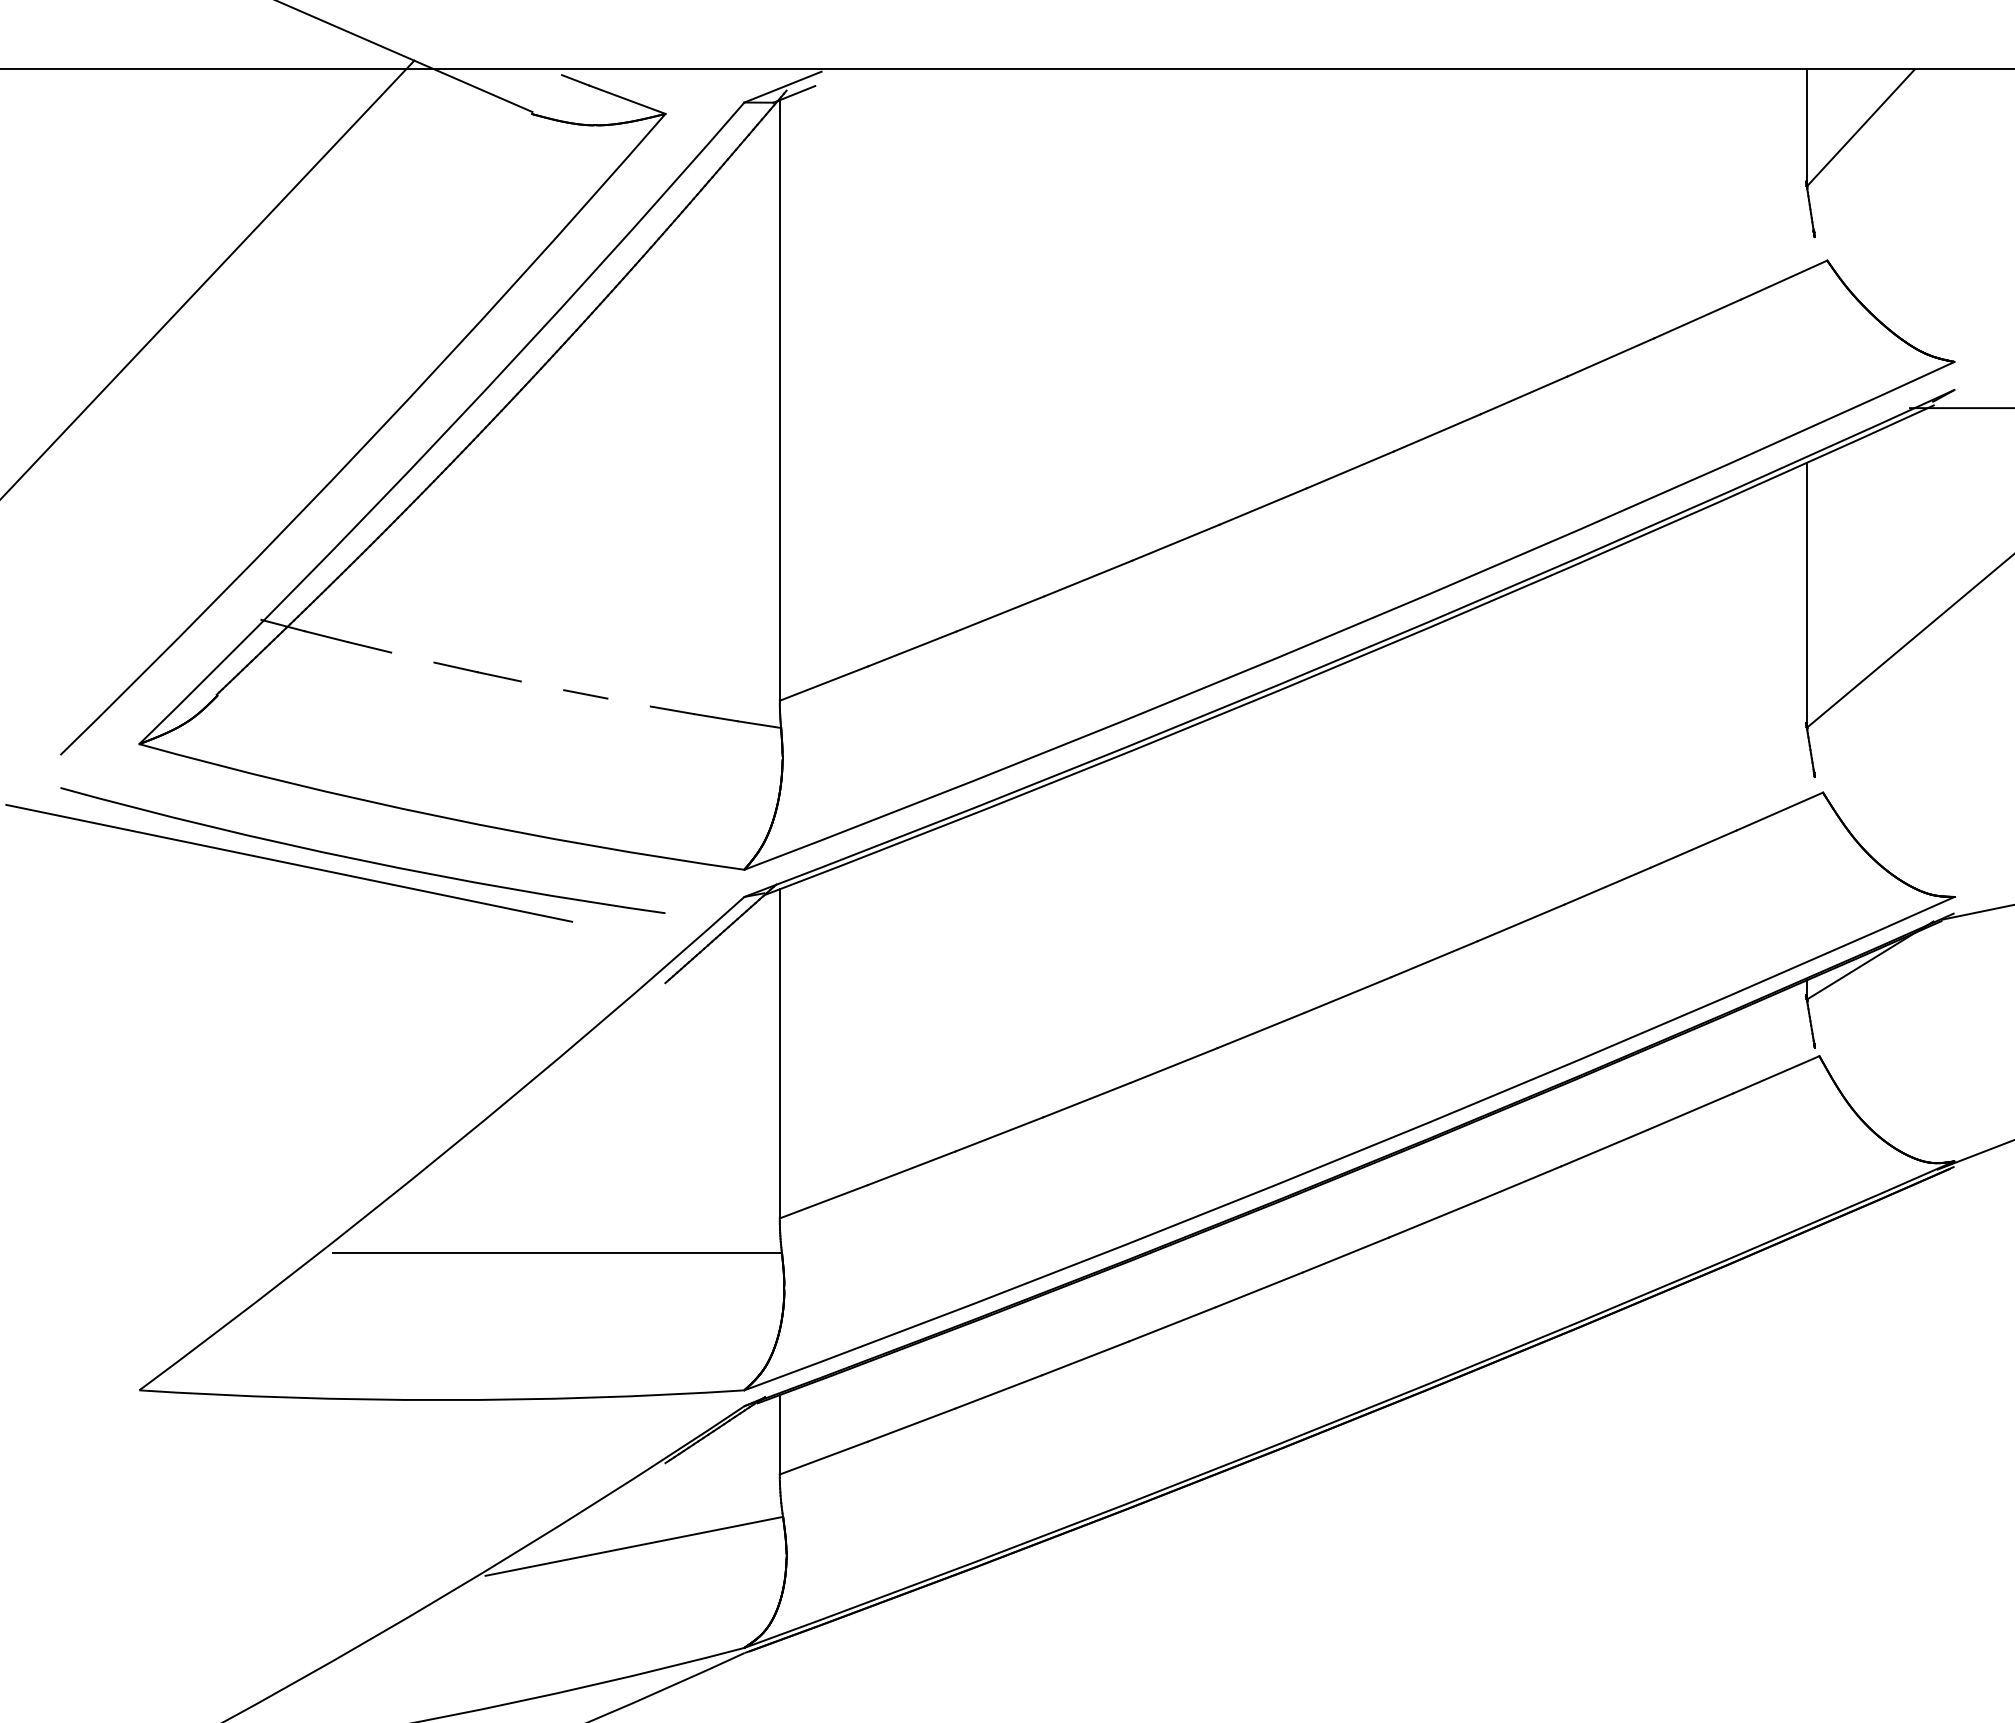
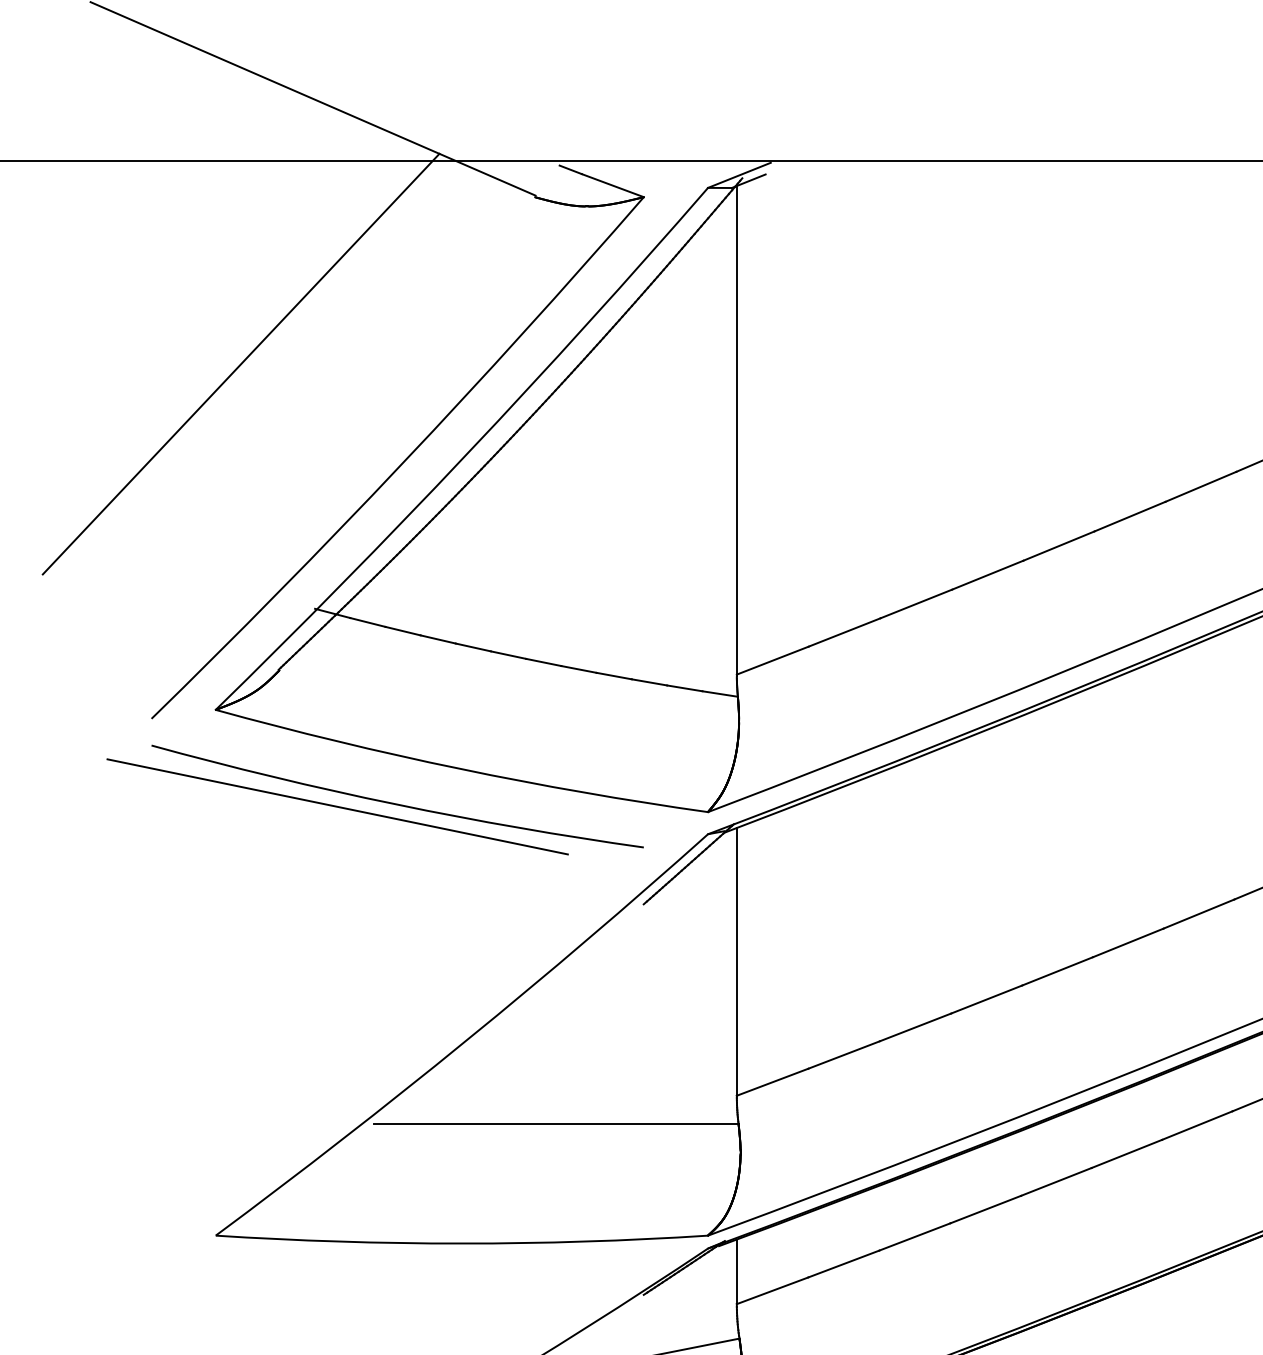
line: (412, 657) -> (437, 639), added
line: (542, 685) -> (543, 662), added
line: (628, 702) -> (613, 676), added

